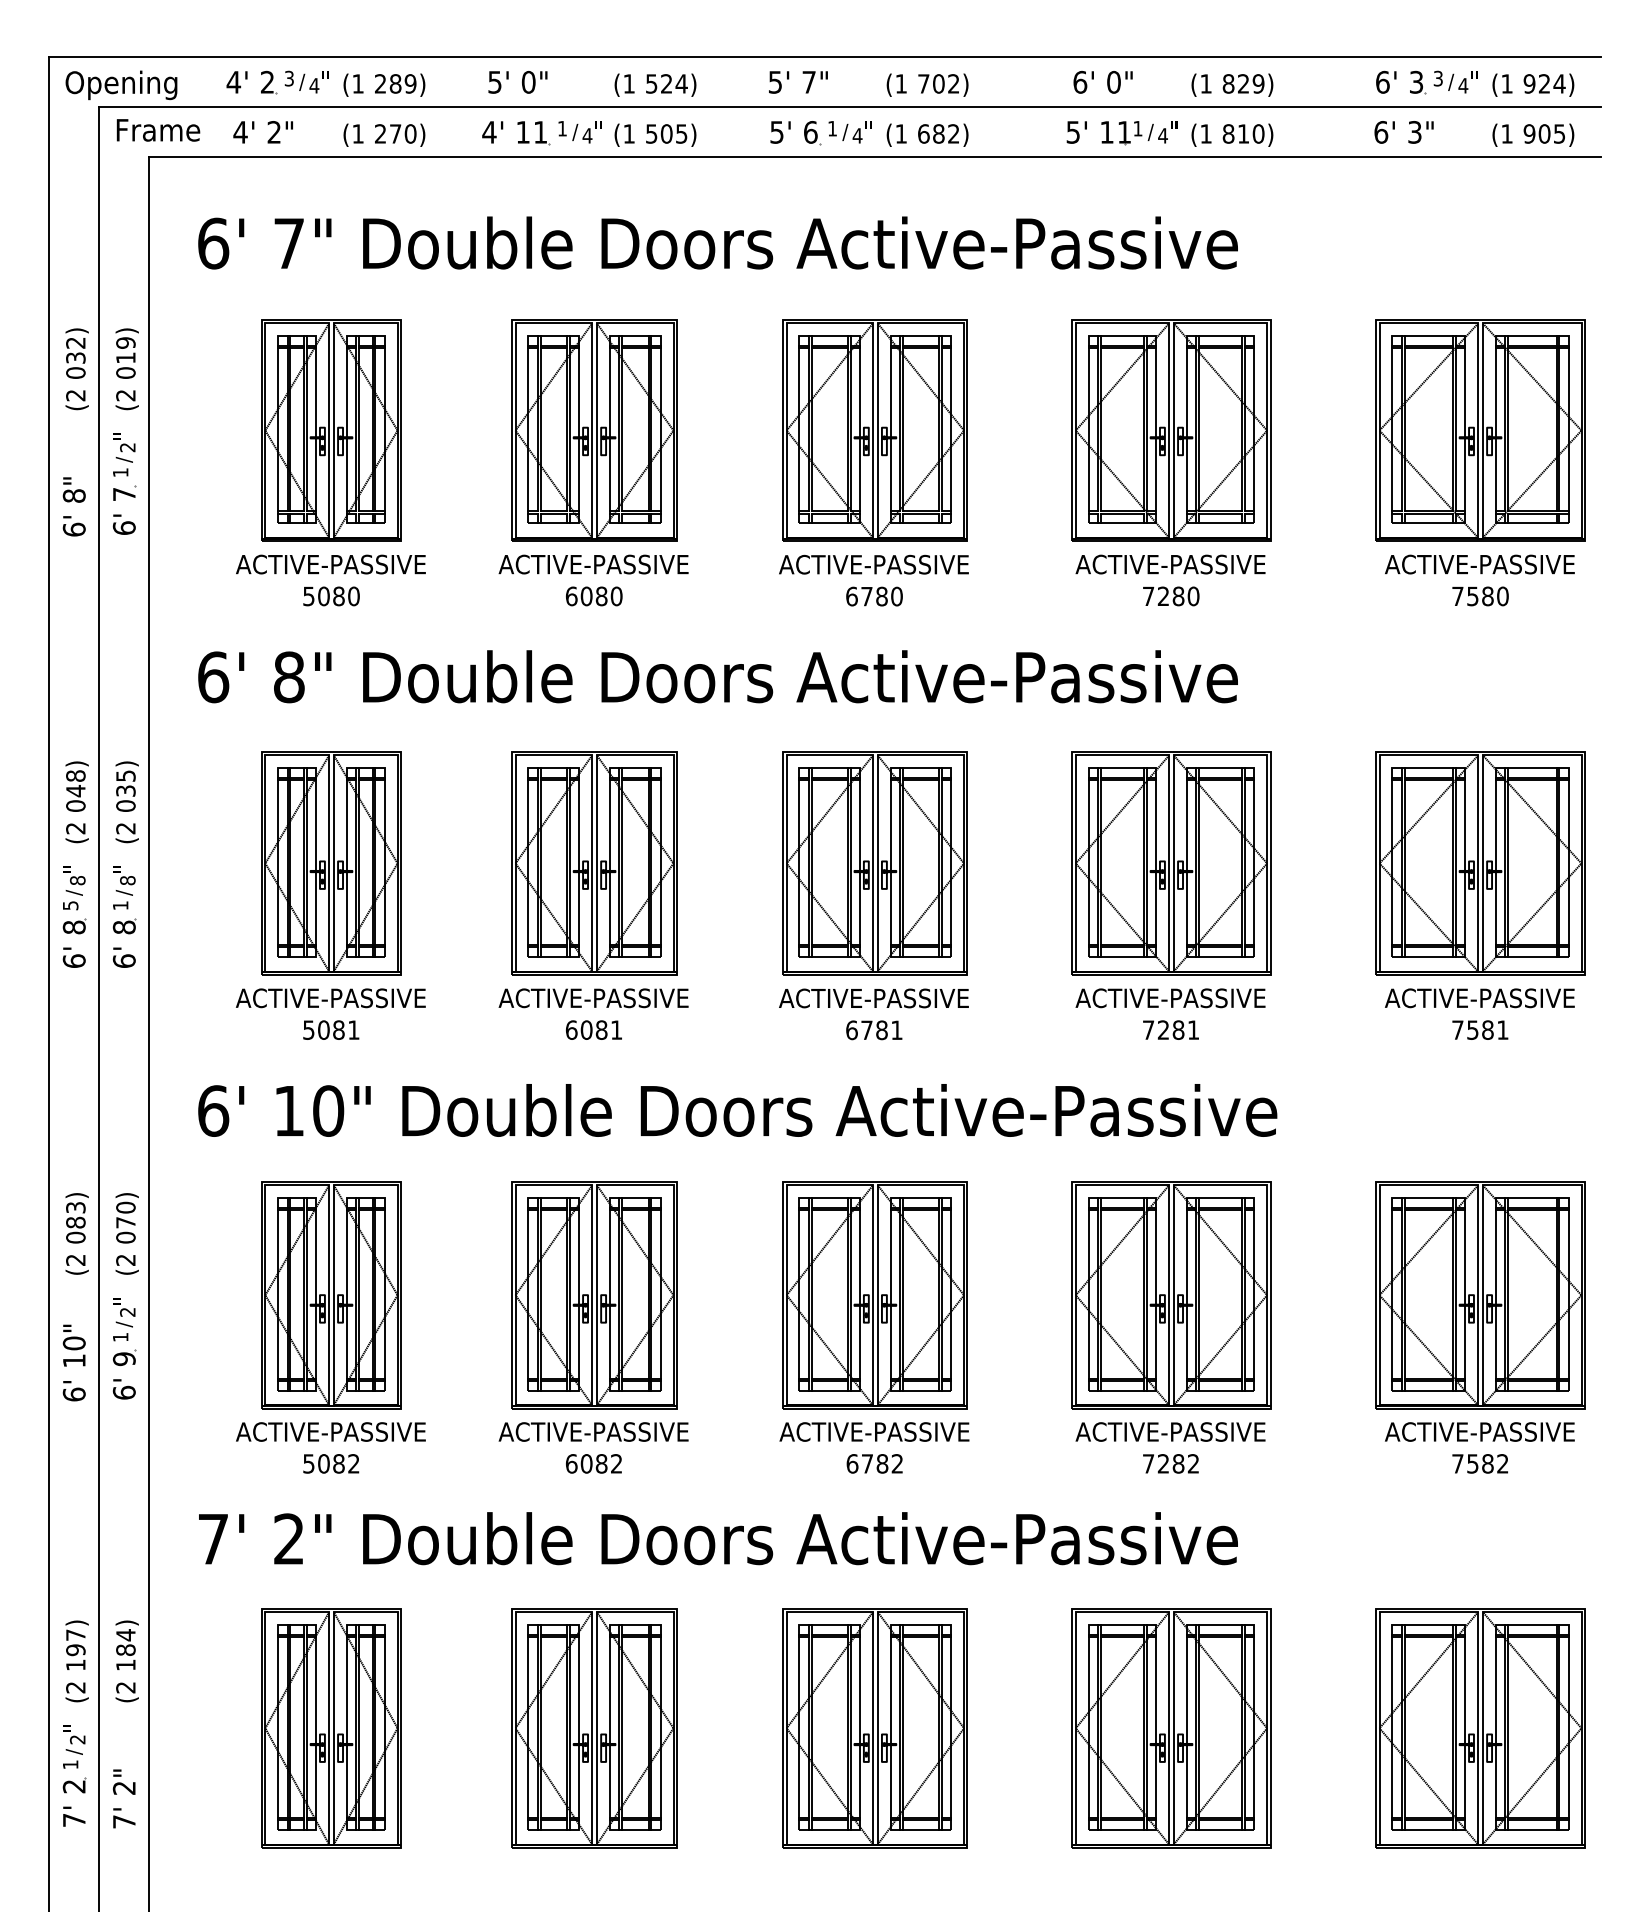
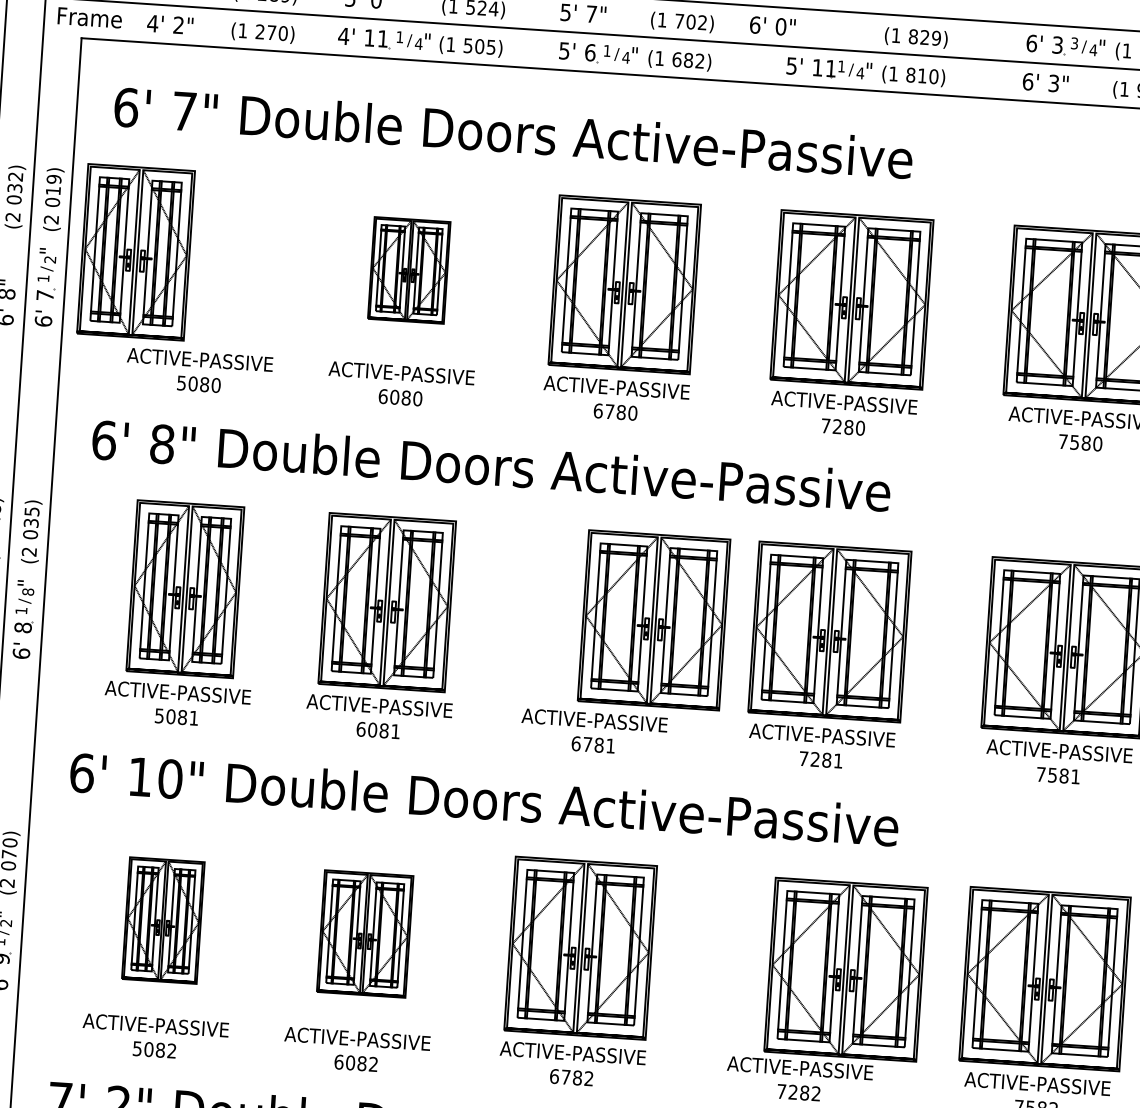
text: (1102, 82) -> (772, 26), moved
part: (331, 430) -> (136, 252), moved
part: (594, 430) -> (409, 270), size x0.6
part: (874, 863) -> (653, 620), moved
part: (331, 1295) -> (163, 920), size x0.7
part: (594, 1295) -> (365, 934), size x0.7
part: (1171, 1295) -> (845, 969), moved

